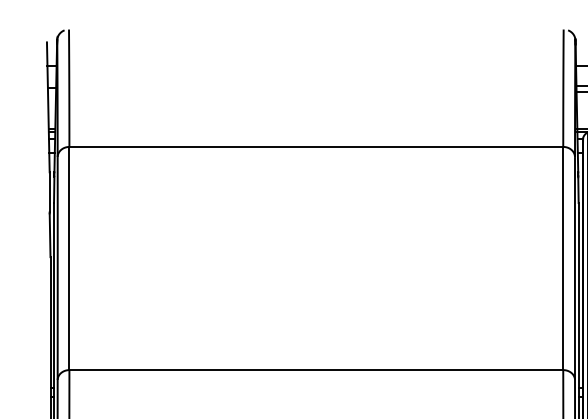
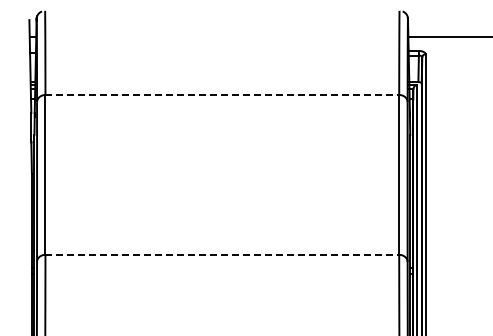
line: (316, 146) -> (222, 94), solid -> dashed
line: (316, 369) -> (222, 254), solid -> dashed

